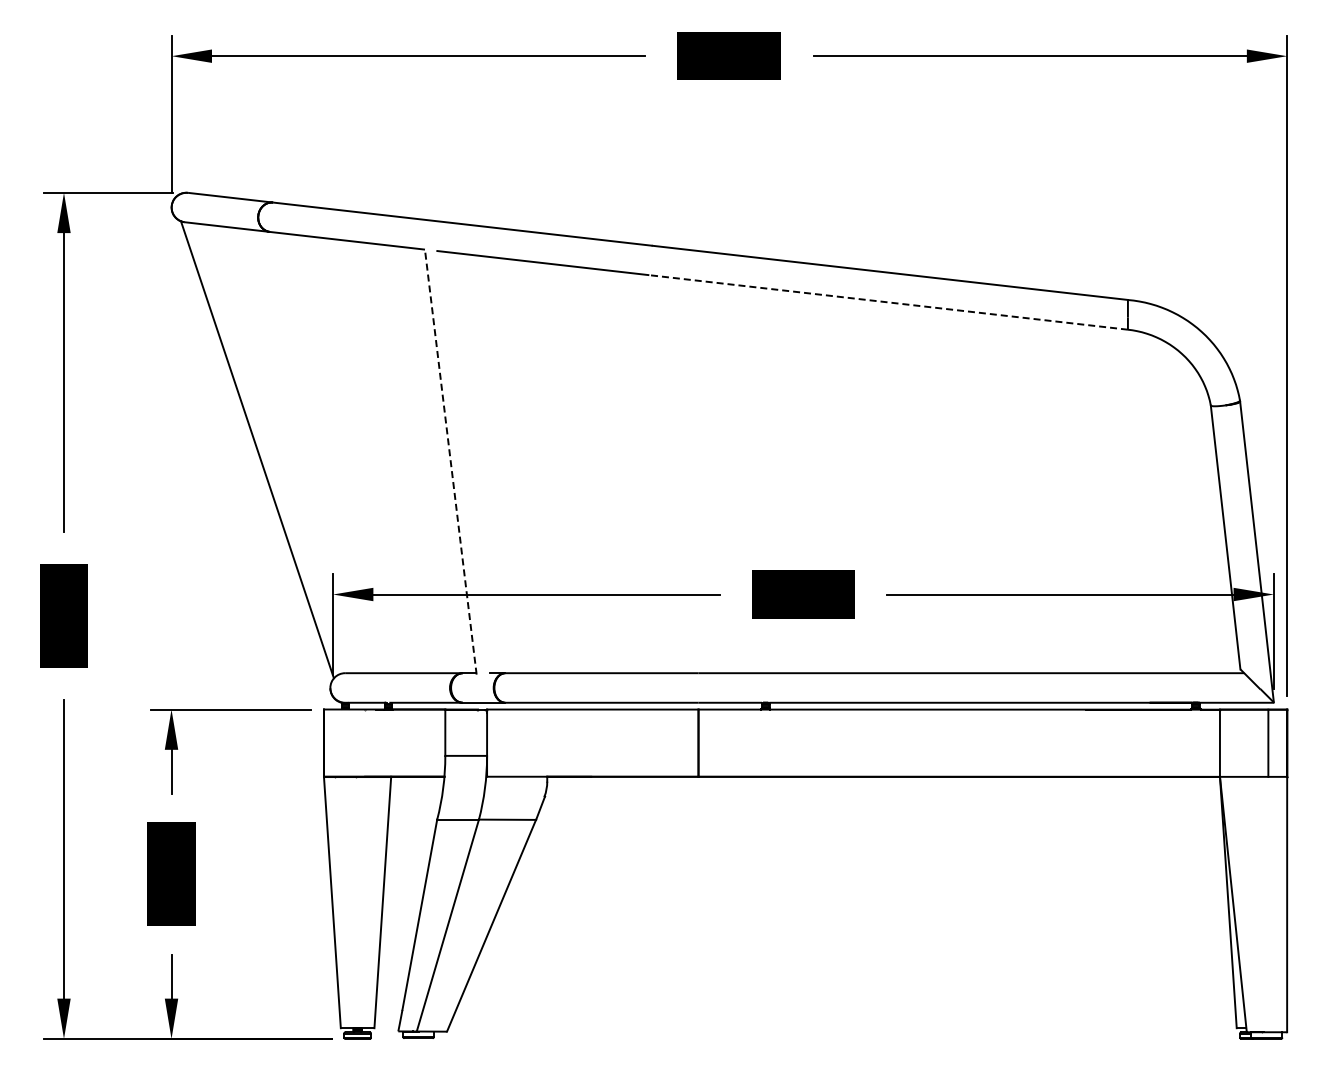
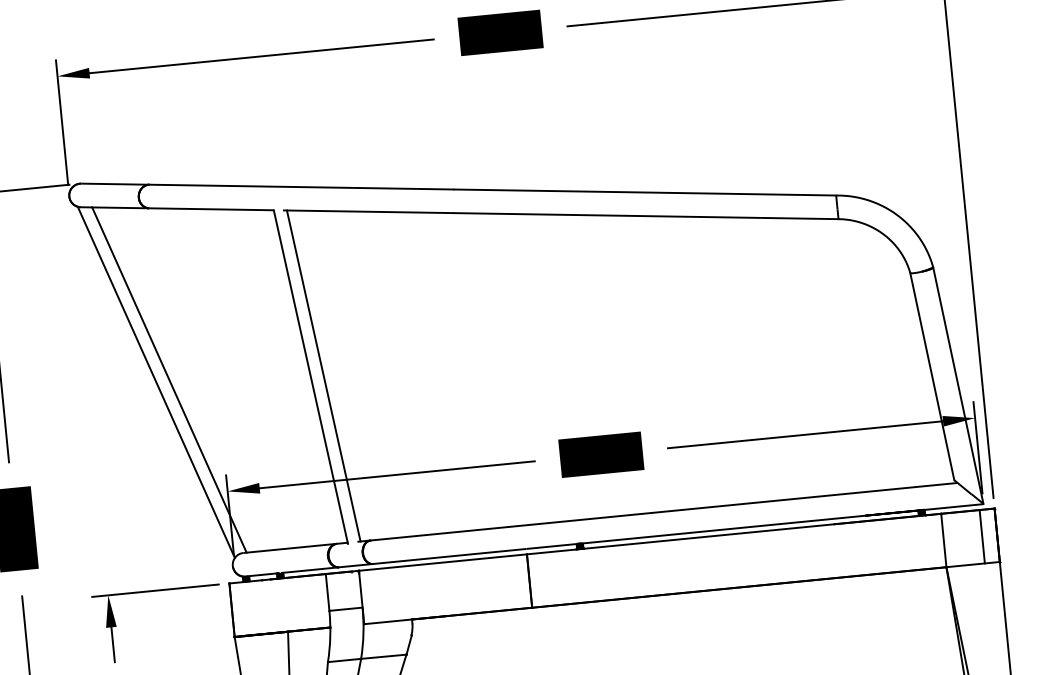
line: (888, 302) -> (646, 216), dashed -> solid
line: (273, 448) -> (168, 380), added
line: (450, 461) -> (310, 376), dashed -> solid
line: (466, 462) -> (323, 376), added

